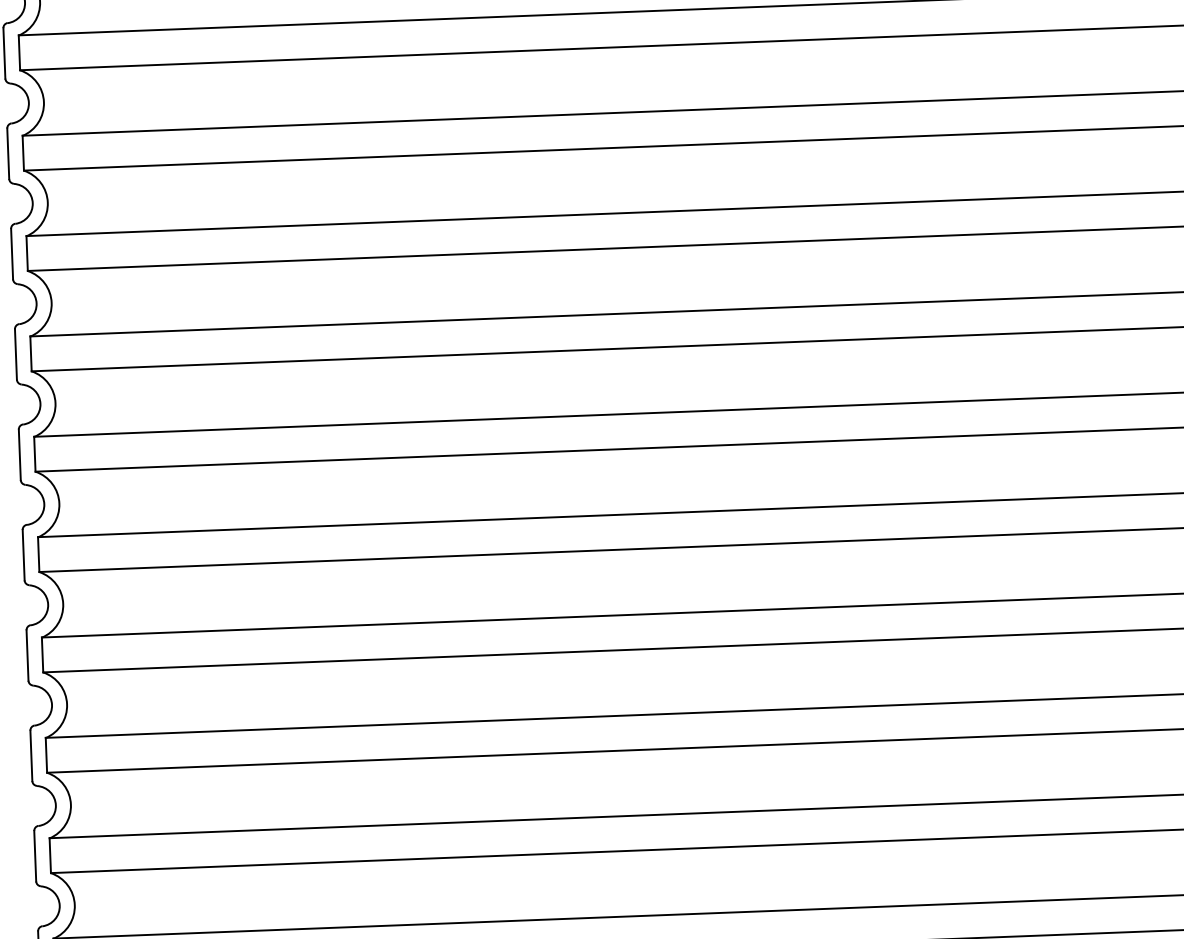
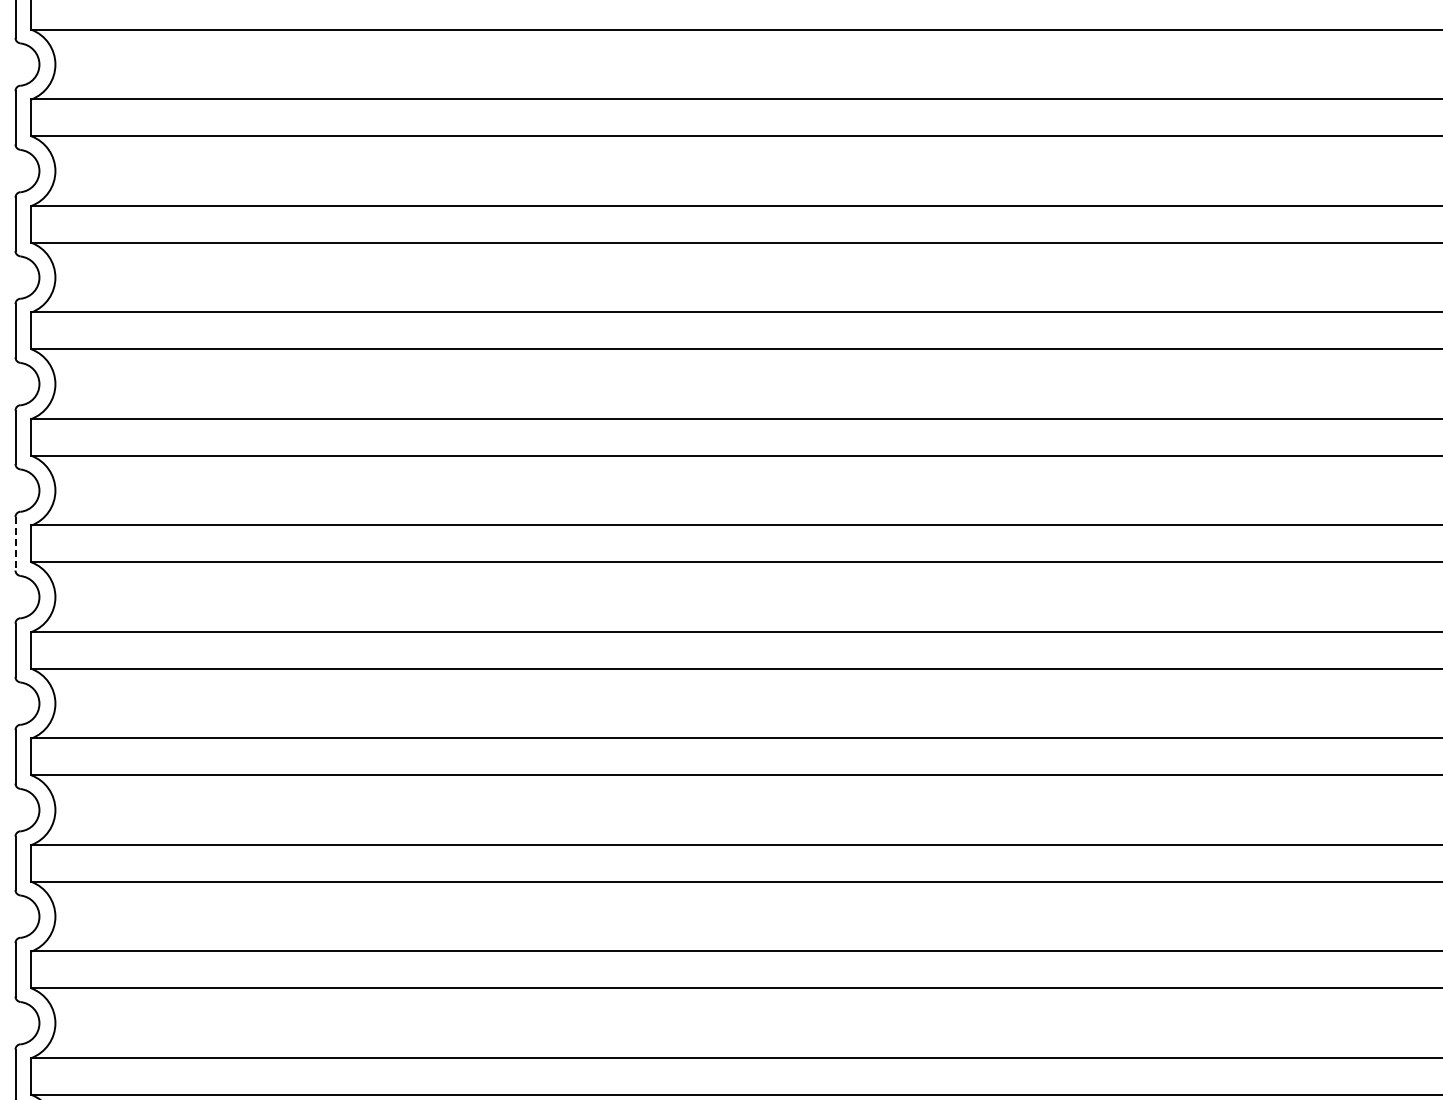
line: (15, 354) -> (15, 543), solid -> dashed

